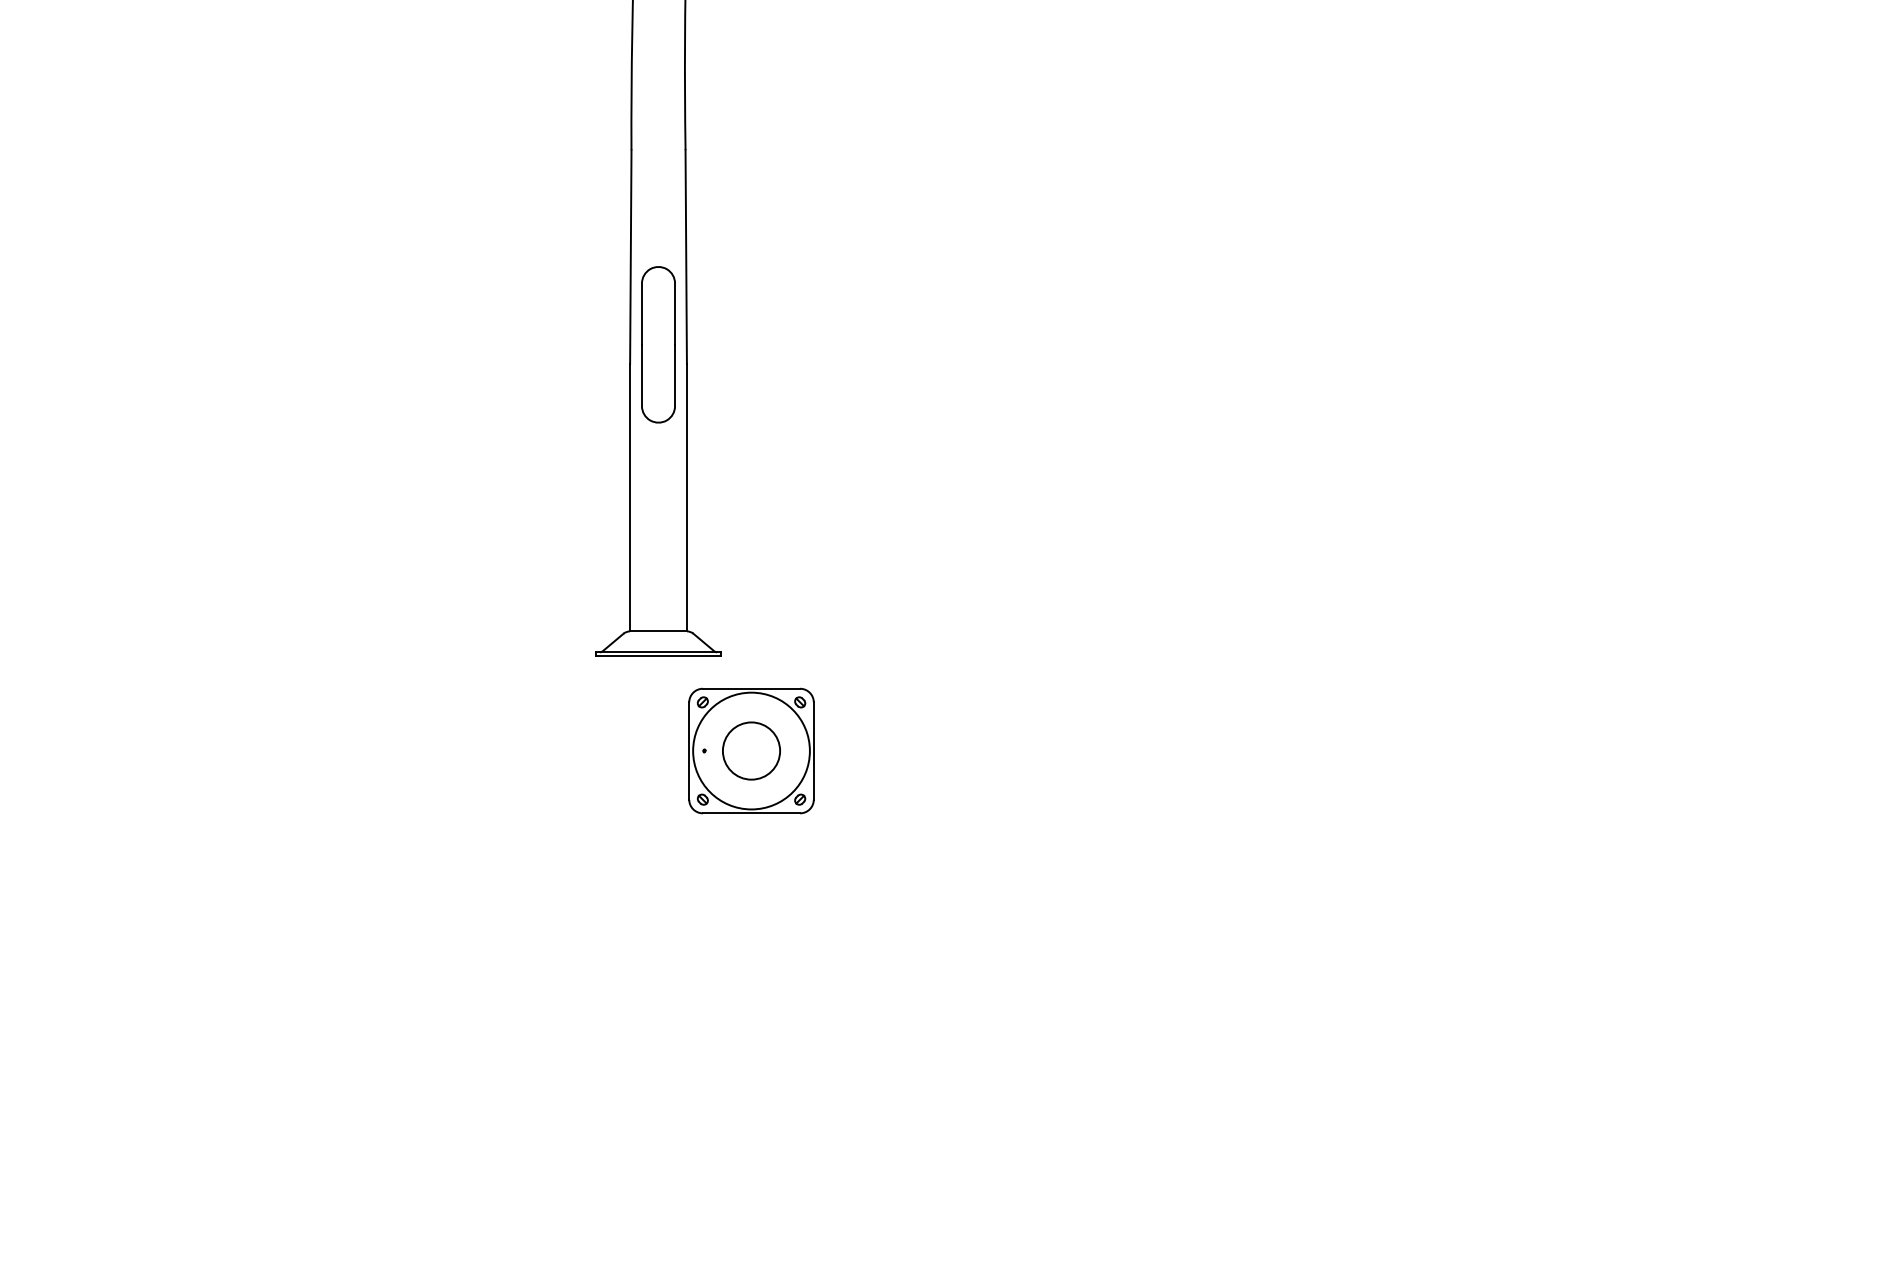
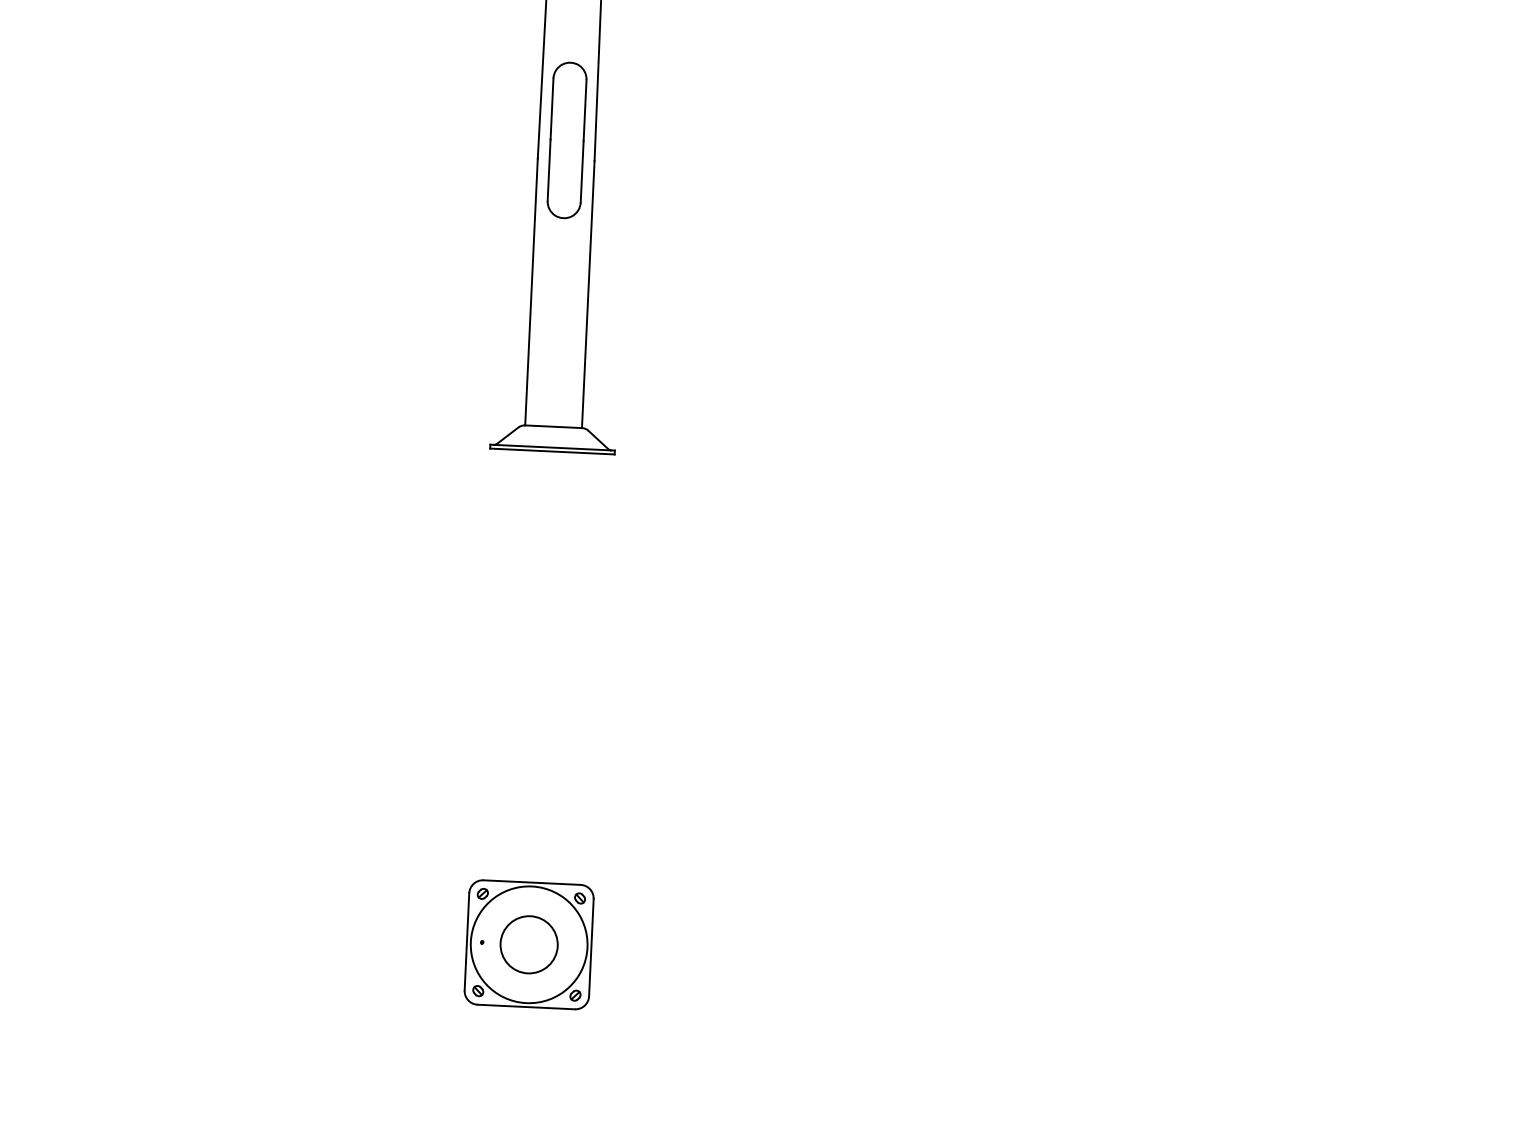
part: (751, 750) -> (529, 944), moved

